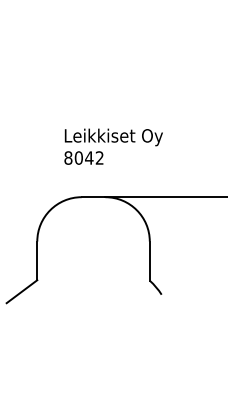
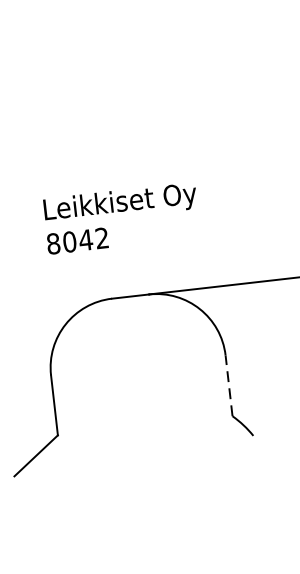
text: (113, 146) -> (121, 217), moved
line: (149, 261) -> (228, 386), solid -> dashed

